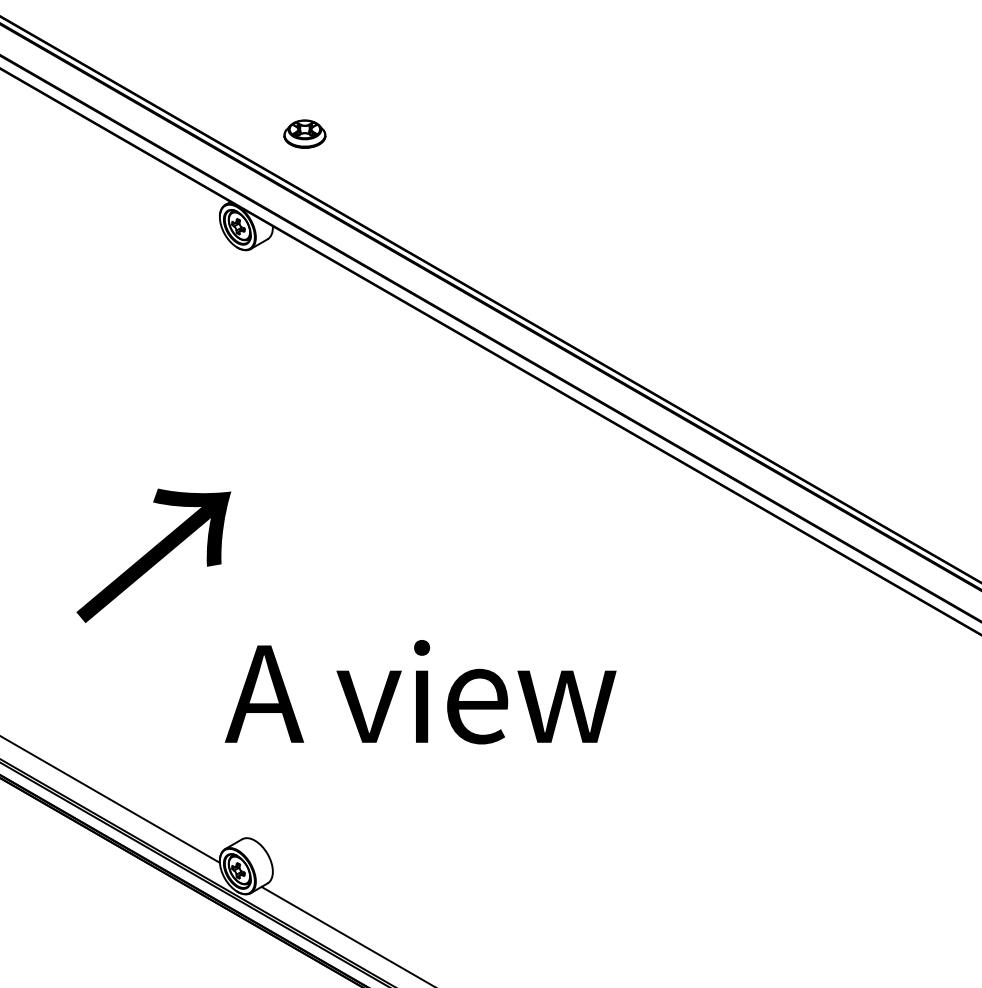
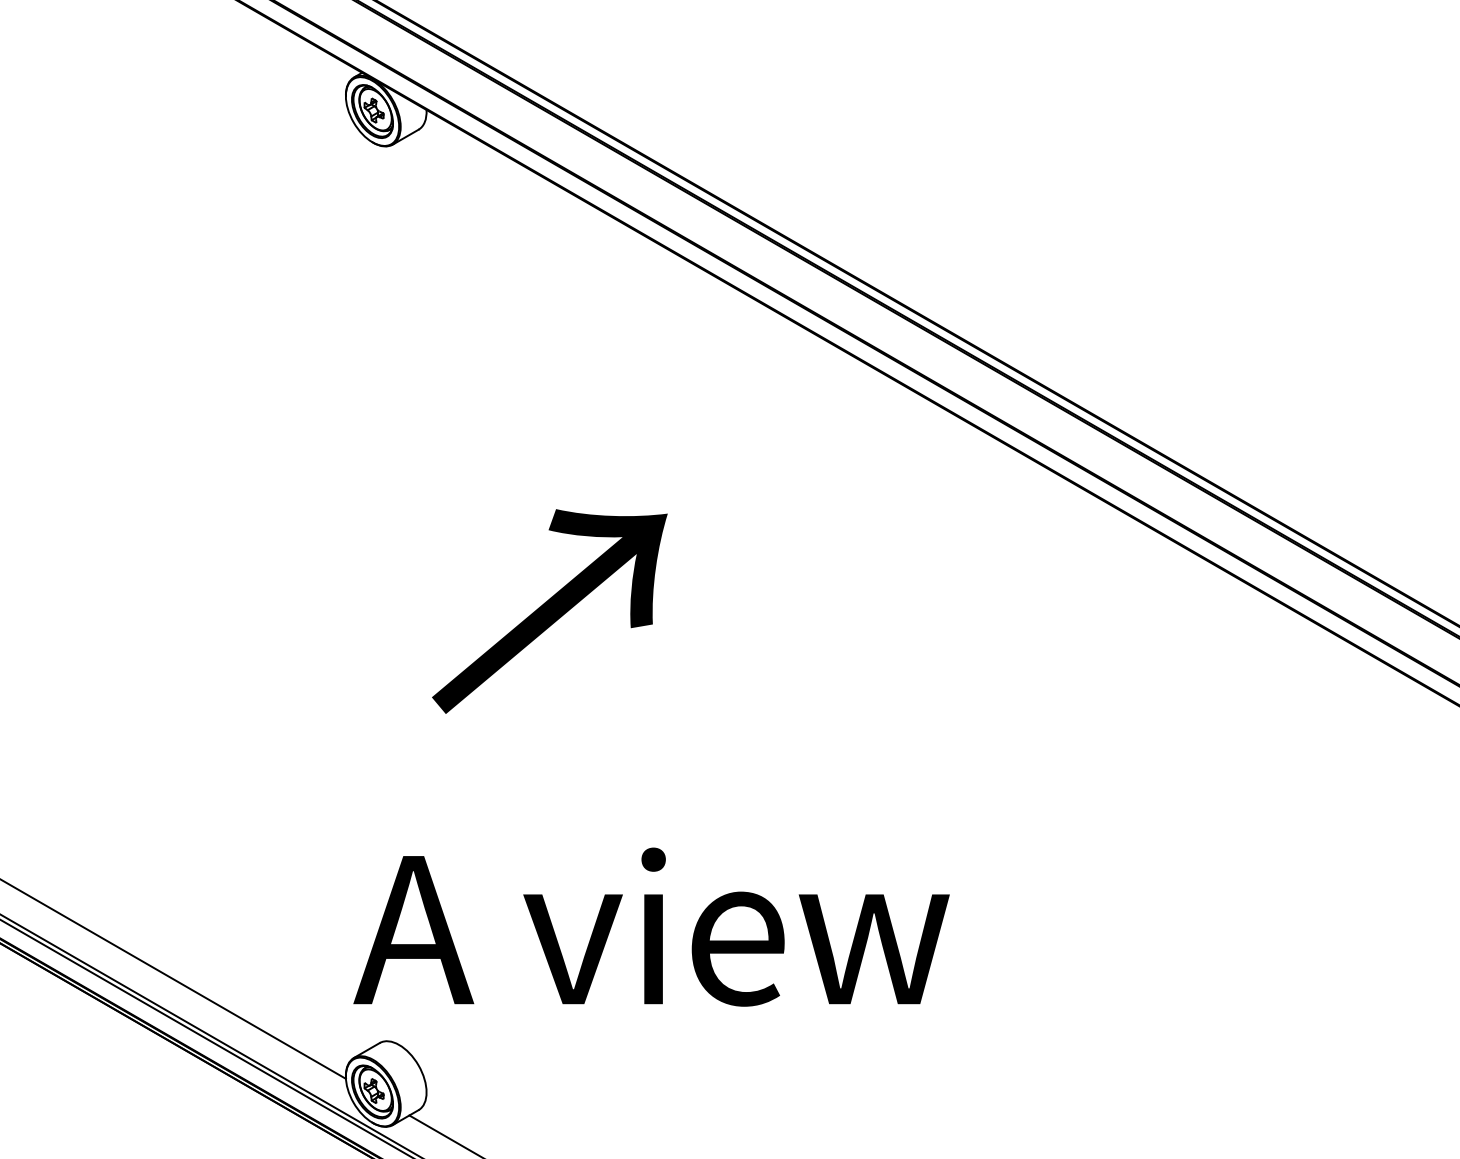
text: (153, 555) -> (549, 611), moved
text: (420, 692) -> (651, 927), moved

